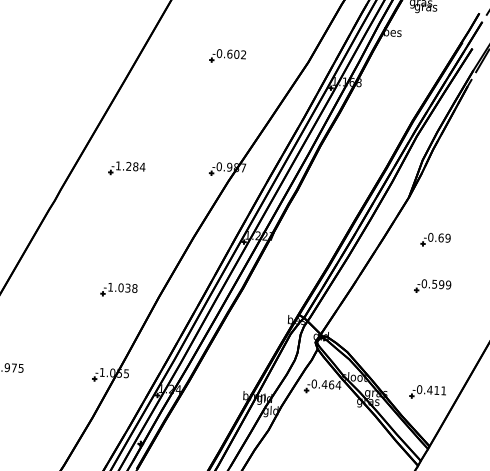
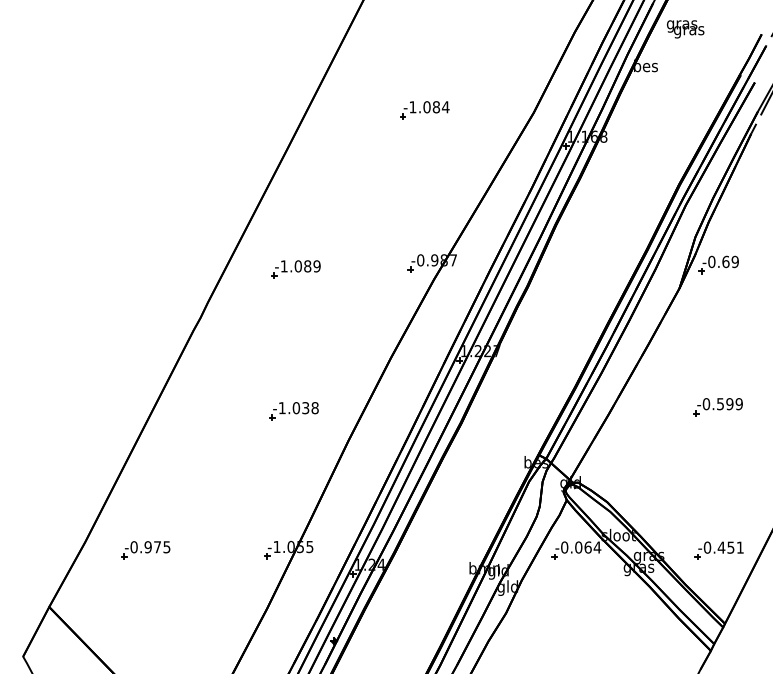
text: (231, 54) -> (429, 107), -0.602 -> -1.084
text: (135, 166) -> (307, 266), -1.284 -> -1.089
part: (435, 239) -> (718, 264), moved
part: (118, 290) -> (293, 411), moved
text: (324, 384) -> (578, 547), -0.464 -> -0.064
text: (436, 390) -> (730, 547), -0.411 -> -0.451

